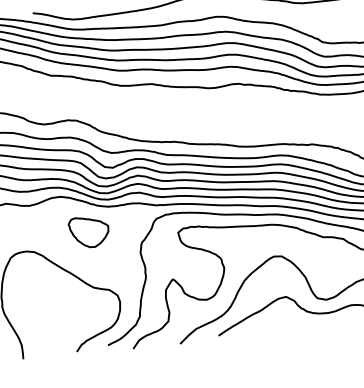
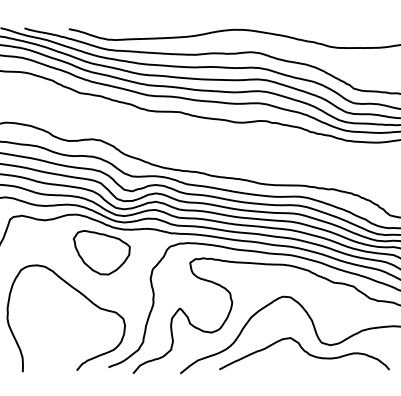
part: (88, 231) -> (101, 252), size x1.43

